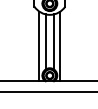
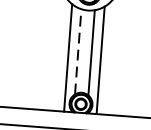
line: (45, 41) -> (78, 51), solid -> dashed

